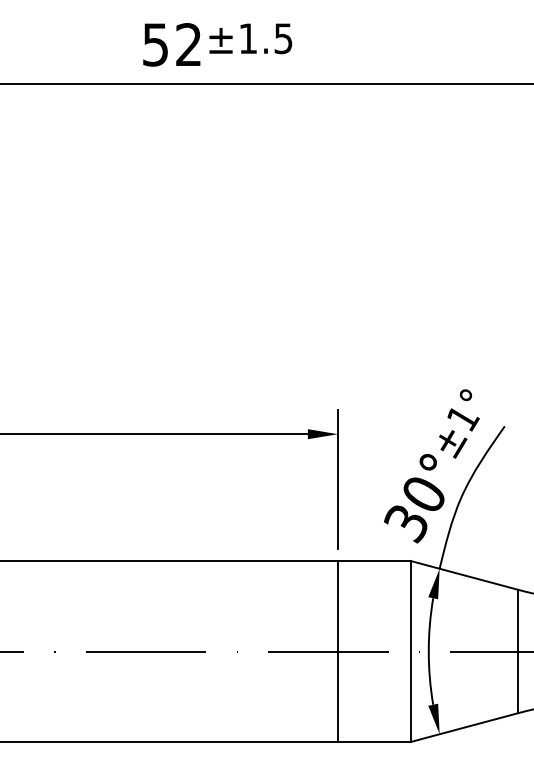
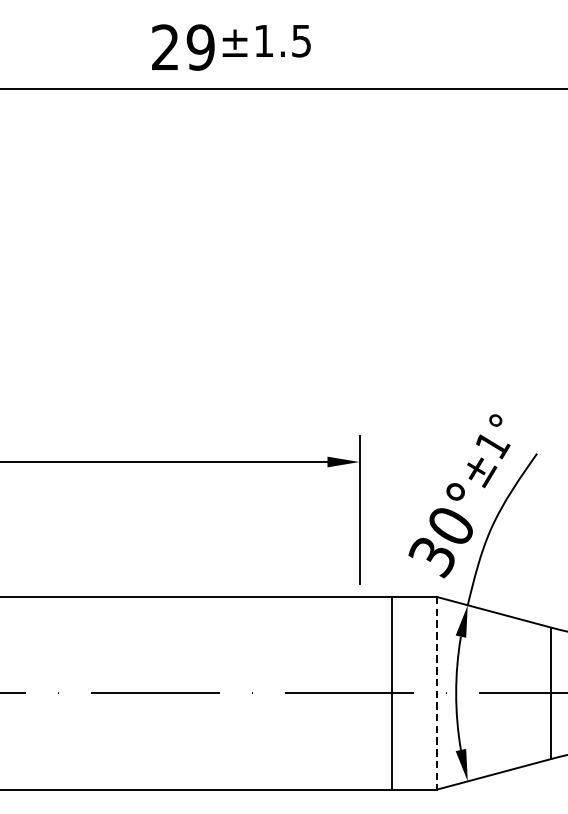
text: (172, 44) -> (183, 47), 52 -> 29
line: (338, 651) -> (392, 693), moved
line: (410, 651) -> (436, 693), solid -> dashed

